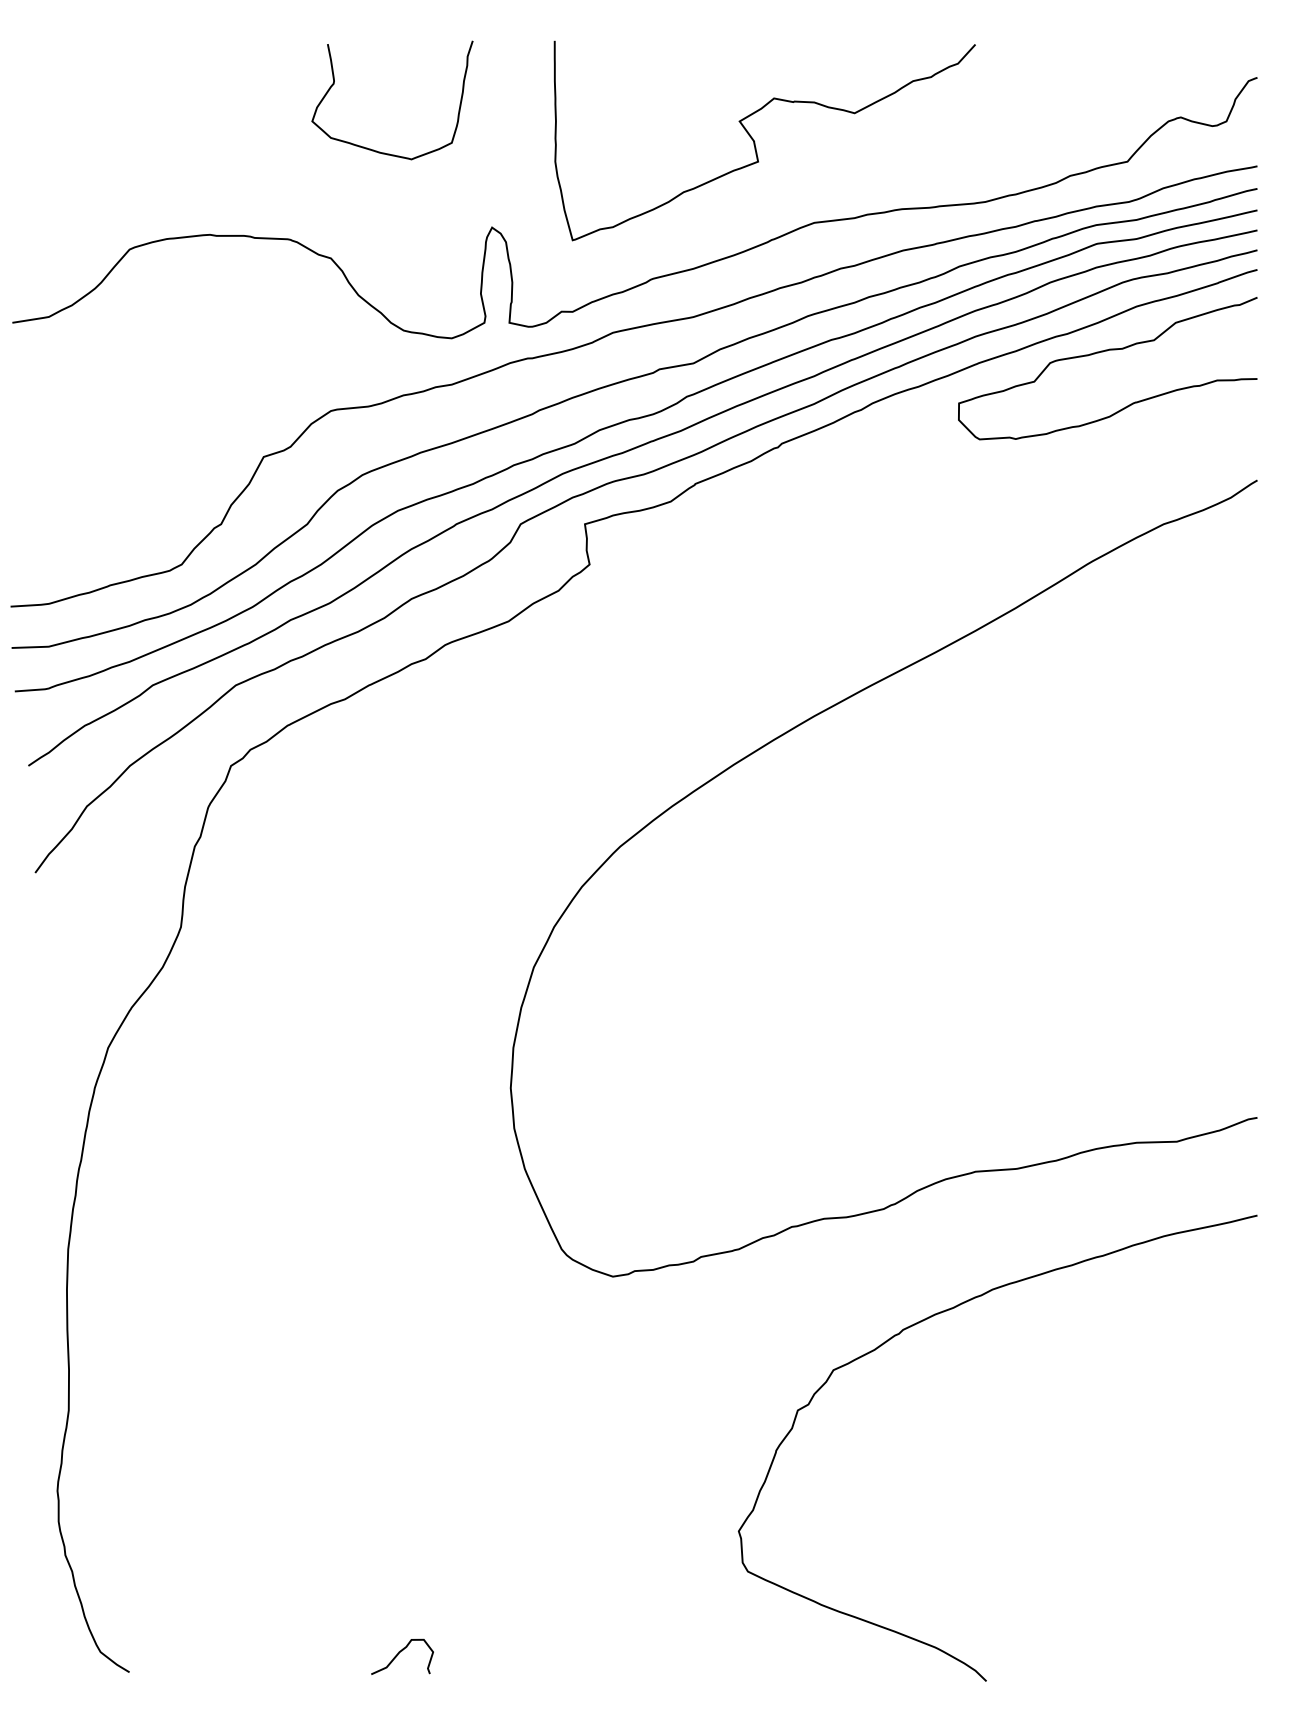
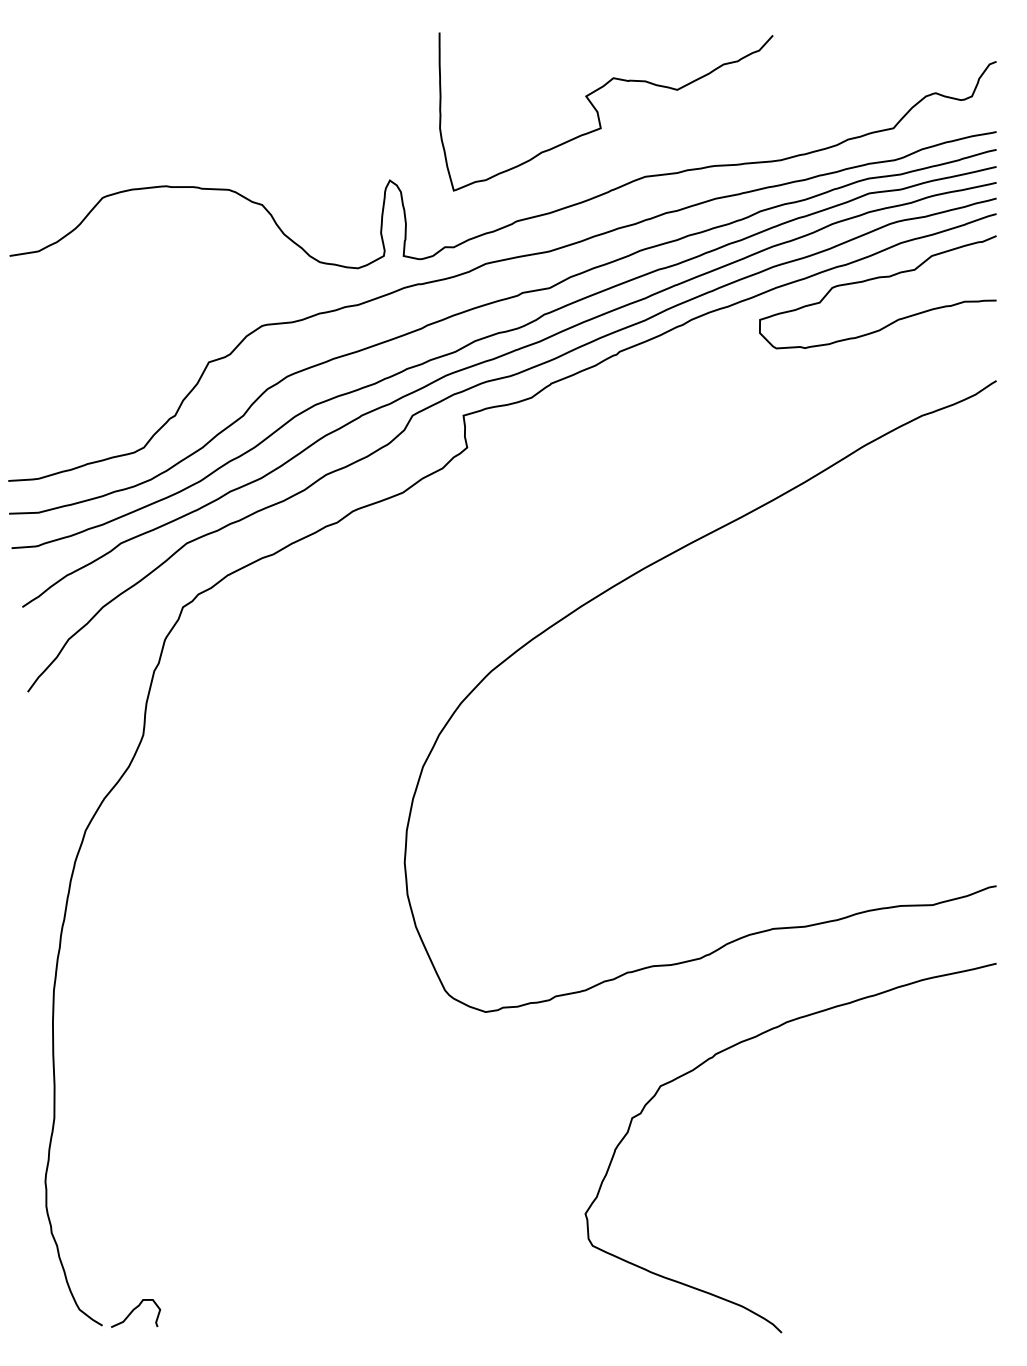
curve: (374, 149) -> (296, 118), removed
curve: (400, 1653) -> (134, 1310), moved

